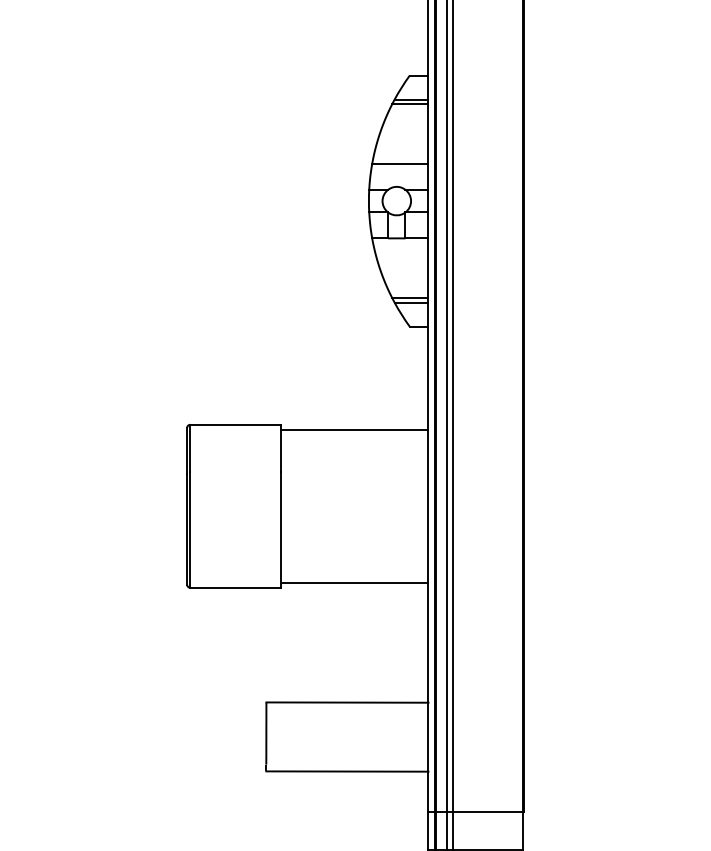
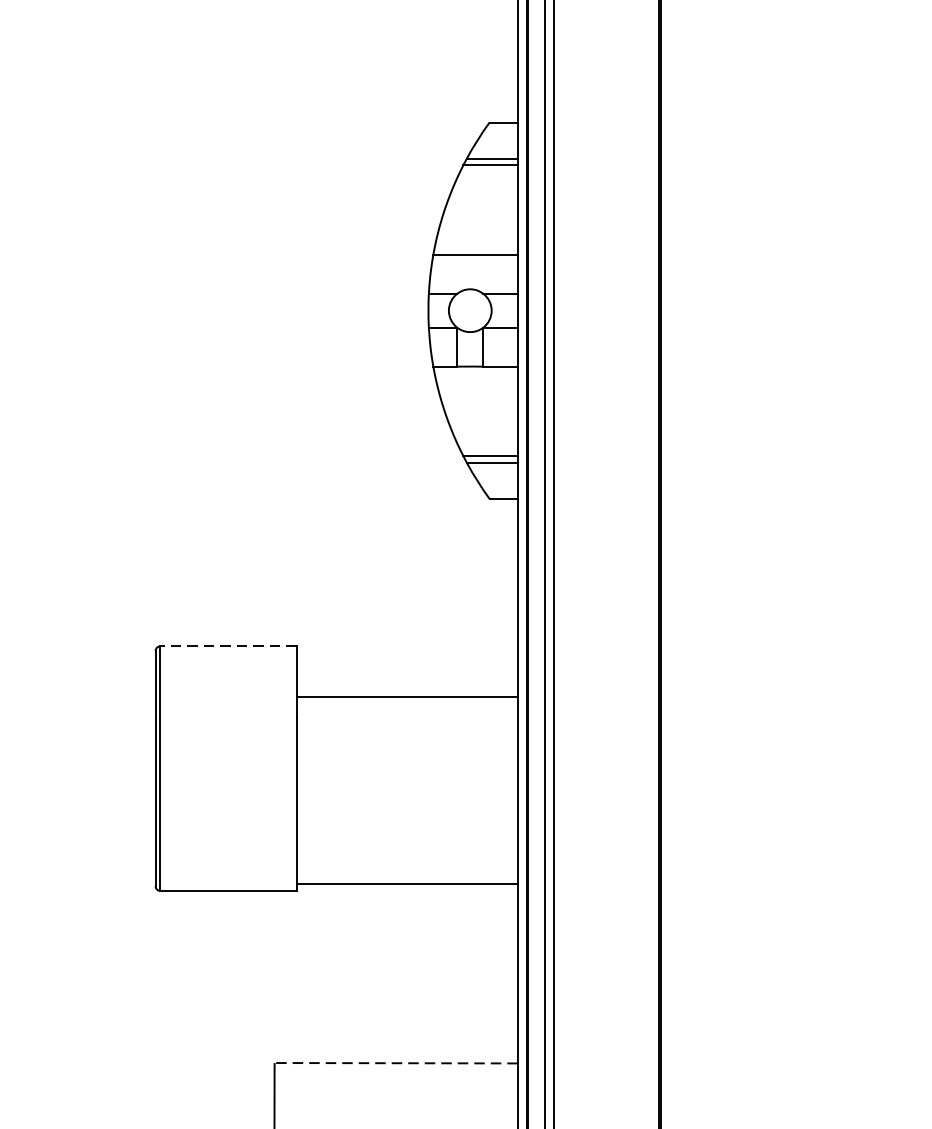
line: (235, 424) -> (228, 645), solid -> dashed
line: (354, 429) -> (406, 696), moved
line: (346, 702) -> (394, 1063), solid -> dashed

